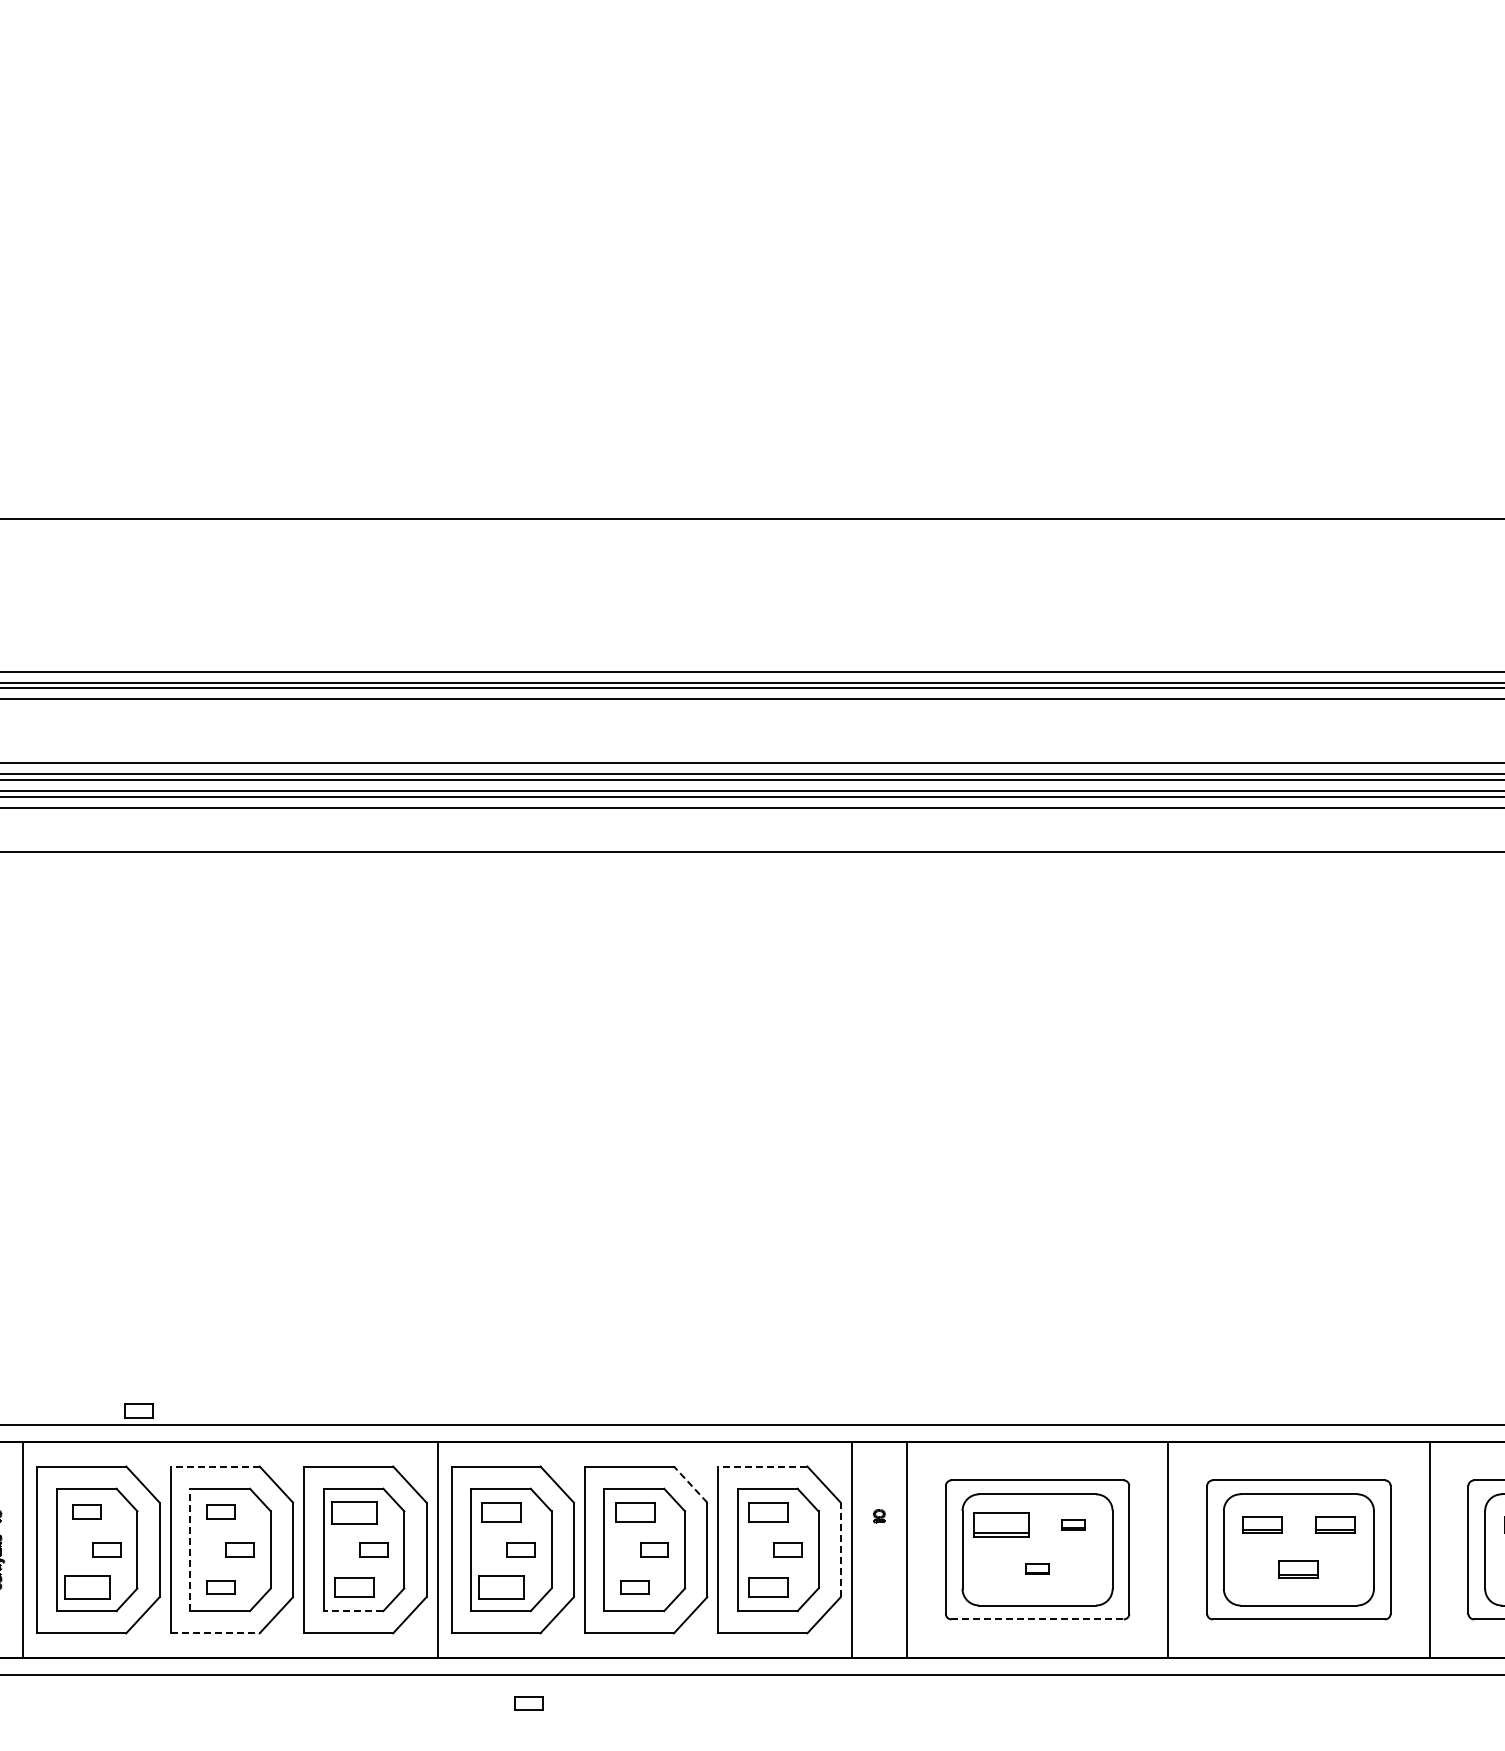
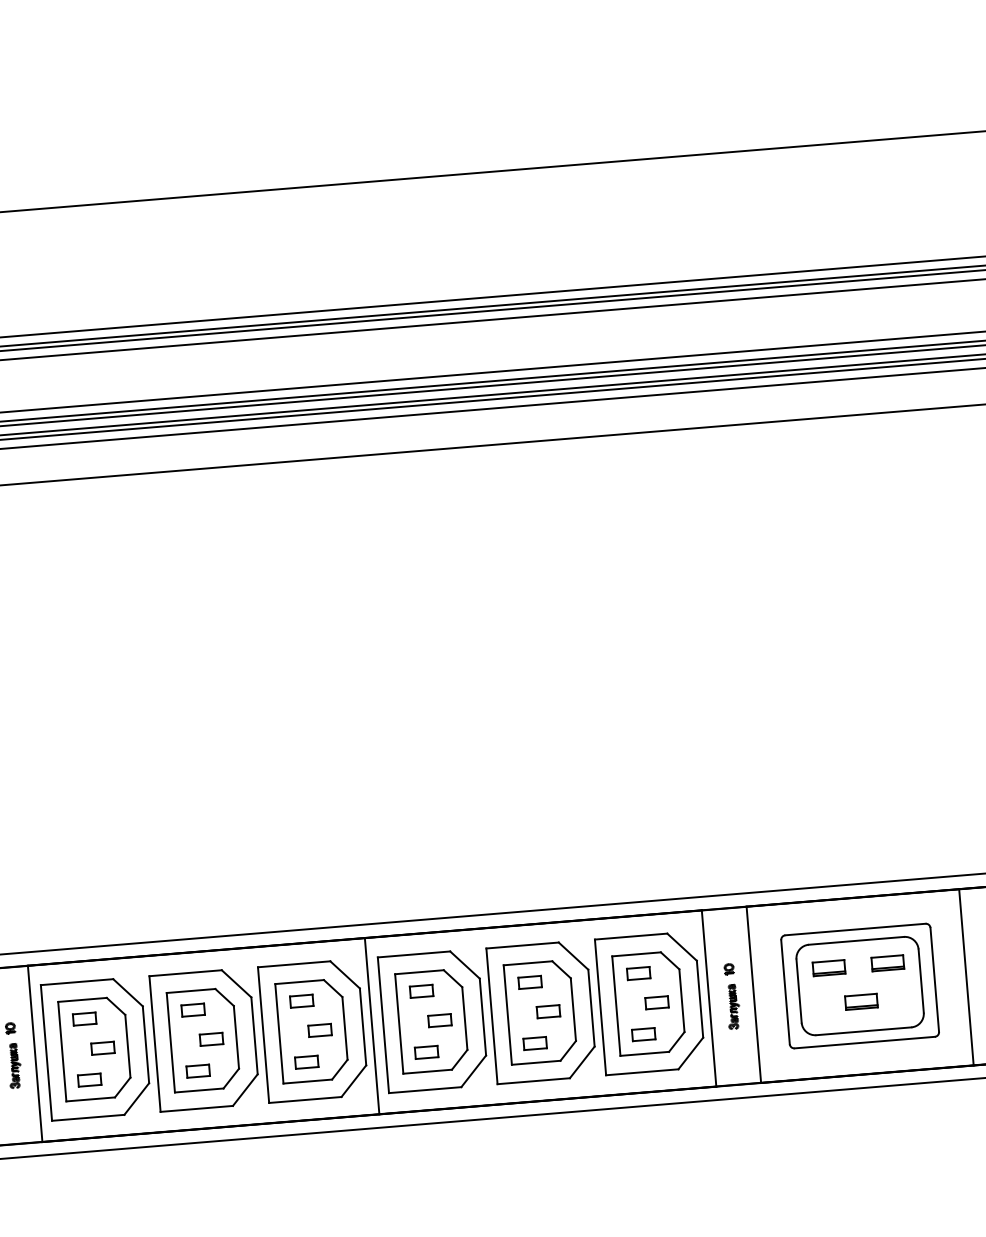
part: (138, 1410) -> (119, 932), removed
line: (214, 1466) -> (185, 973), dashed -> solid
line: (762, 1466) -> (630, 936), dashed -> solid
line: (690, 1484) -> (573, 956), dashed -> solid
part: (353, 1511) -> (301, 1000), size x0.62
part: (501, 1511) -> (421, 990), size x0.71
part: (634, 1511) -> (529, 981), size x0.71
part: (768, 1511) -> (638, 972), size x0.71
part: (1001, 1524) -> (829, 967), size x0.71
part: (1073, 1524) -> (887, 962), size x1.67
line: (190, 1549) -> (171, 1042), dashed -> solid
line: (840, 1549) -> (699, 998), dashed -> solid
part: (880, 1562) -> (733, 1006), added
part: (1037, 1569) -> (861, 1002), size x1.67
part: (86, 1587) -> (88, 1080), size x0.62
part: (353, 1587) -> (306, 1062), size x0.71
part: (501, 1587) -> (426, 1052), size x0.62
part: (768, 1587) -> (643, 1034), size x0.71
line: (353, 1611) -> (307, 1081), dashed -> solid
line: (1038, 1619) -> (865, 1042), dashed -> solid
line: (215, 1633) -> (197, 1109), dashed -> solid
part: (528, 1703) -> (456, 1145), removed

